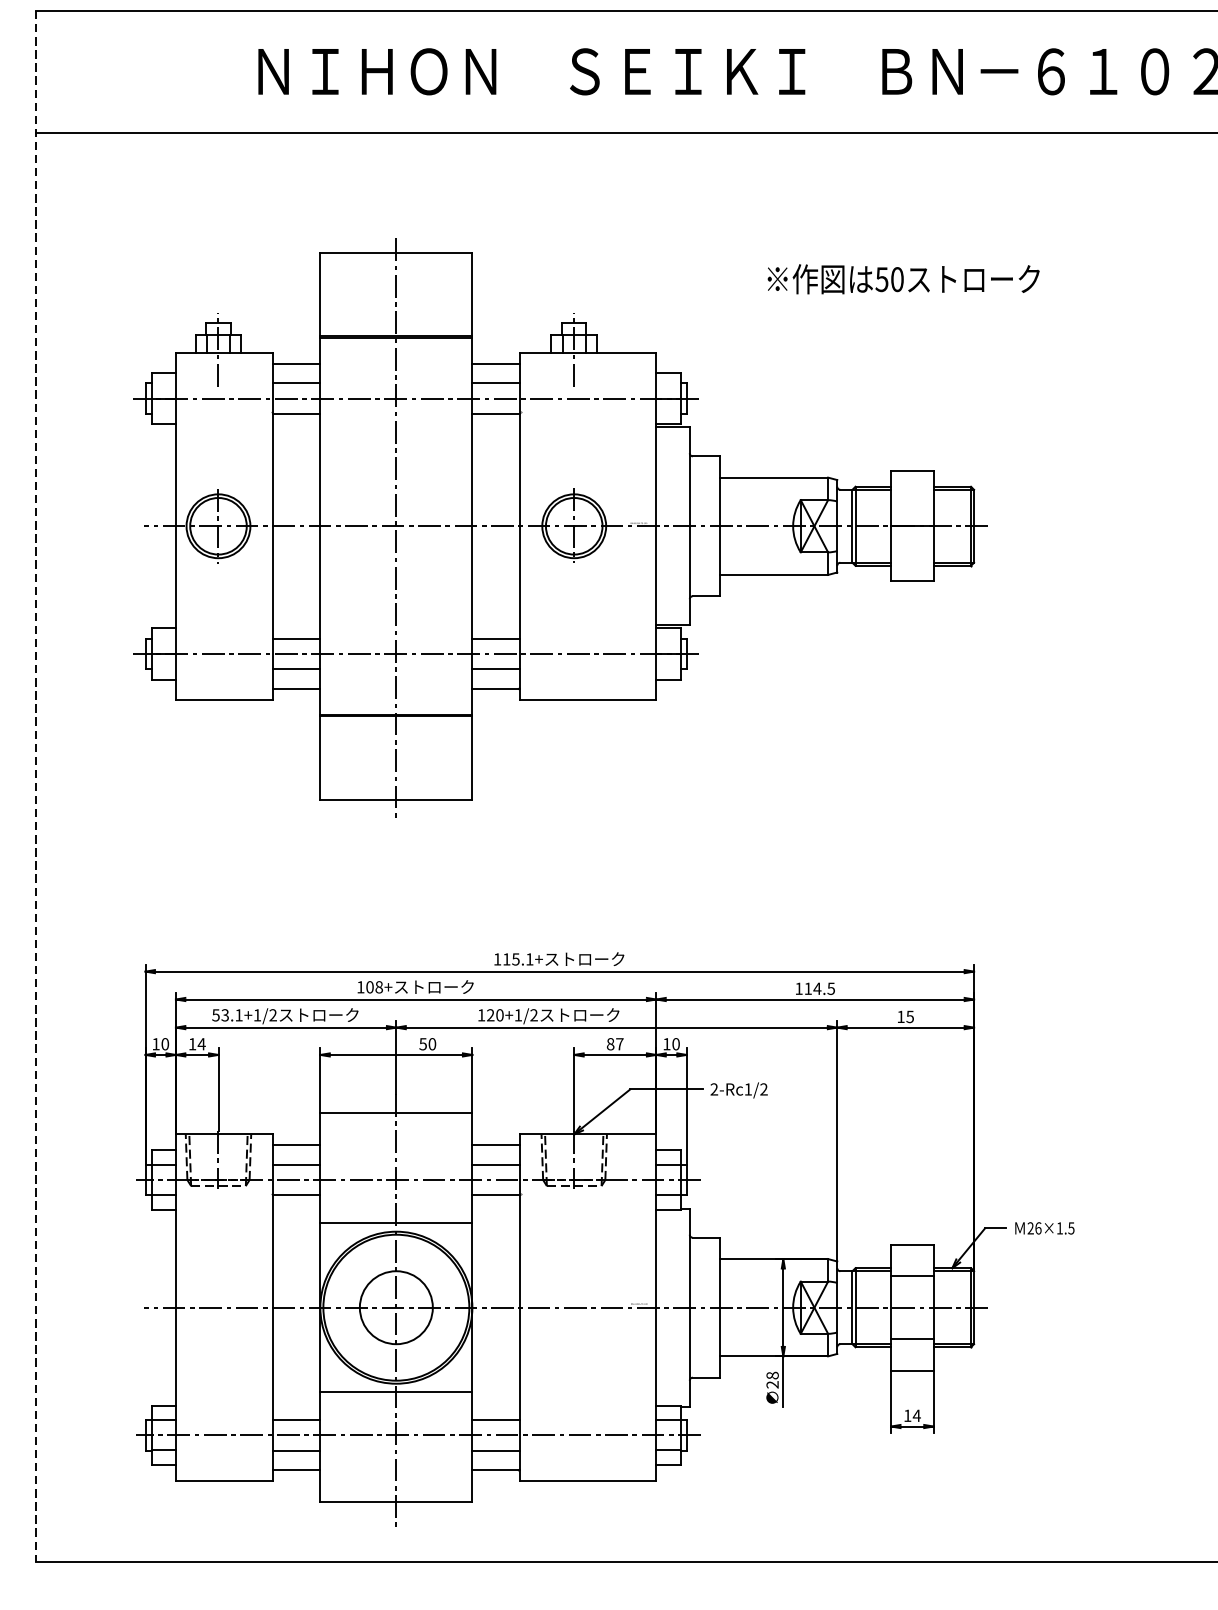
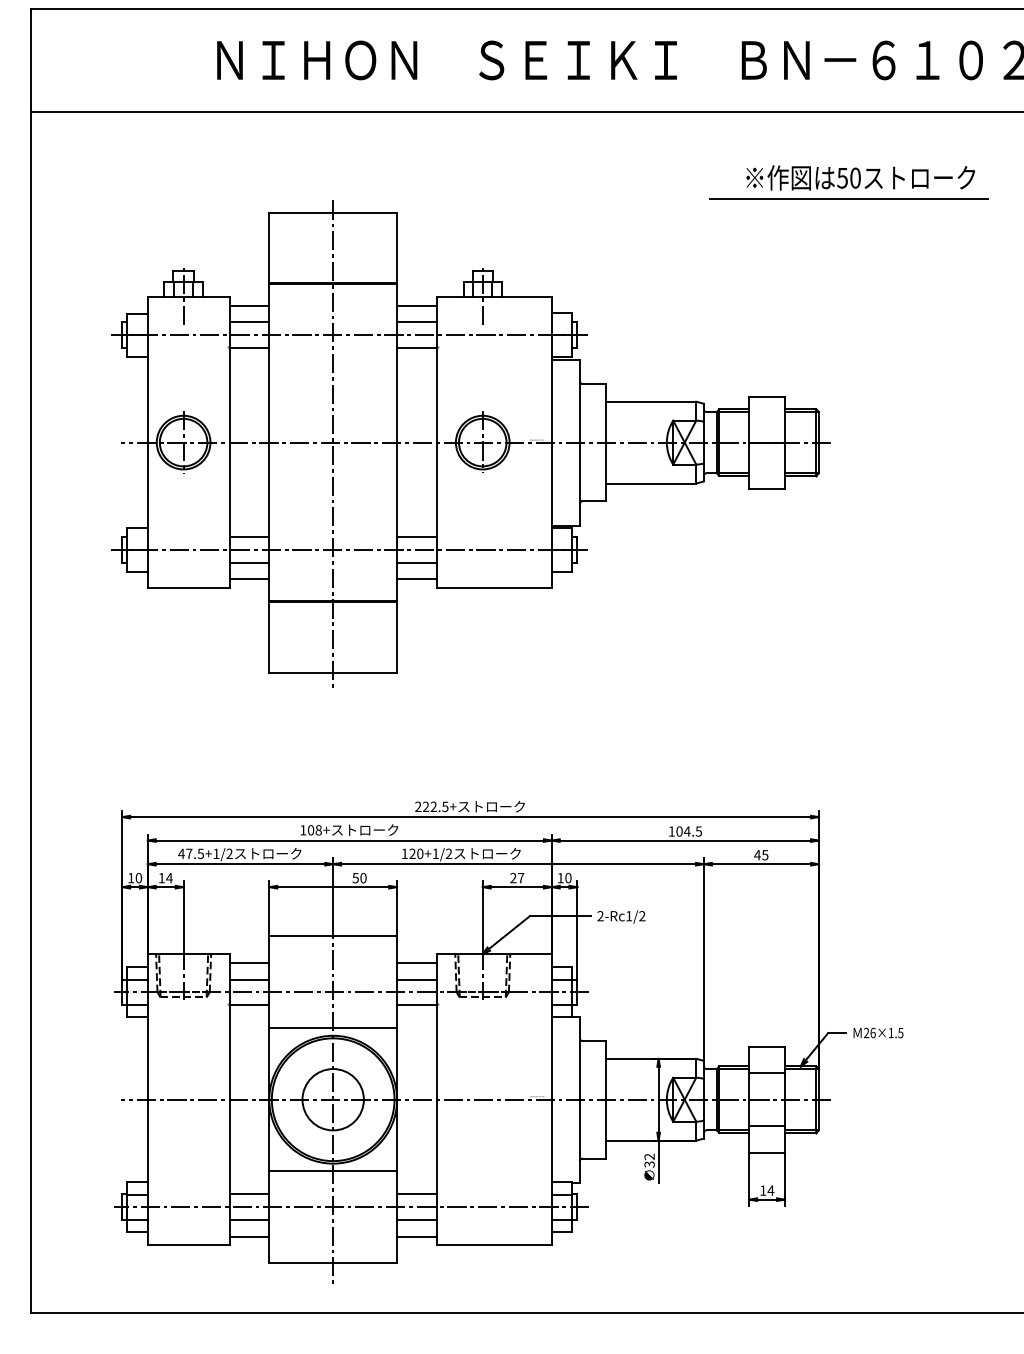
line: (1009, 235) -> (848, 198), added
text: (903, 278) -> (860, 177), moved
line: (36, 786) -> (30, 661), dashed -> solid
text: (513, 959) -> (431, 806), 115.1+ -> 222.5+
text: (808, 988) -> (679, 831), 114.5 -> 104.5
text: (226, 1014) -> (190, 853), 53.1+1/2 -> 47.5+1/2
text: (900, 1017) -> (757, 855), 15 -> 45
text: (610, 1044) -> (513, 878), 87 -> 27
text: (772, 1379) -> (649, 1160), 28 -> 32

